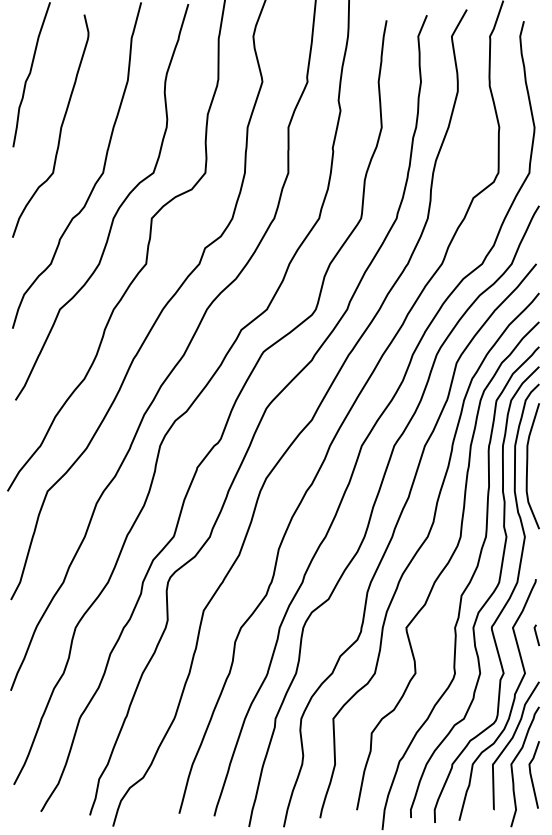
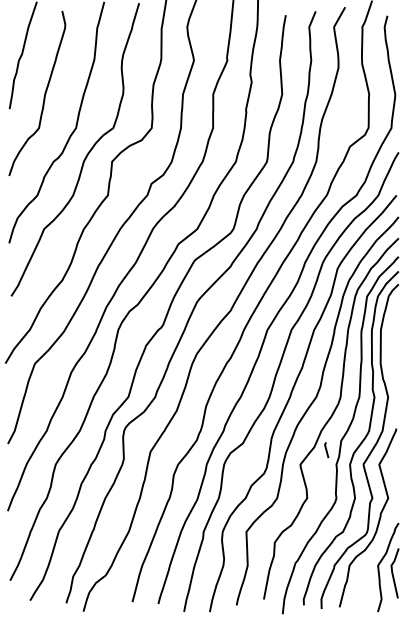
curve: (528, 463) -> (390, 343), removed
line: (536, 635) -> (326, 450), moved
curve: (511, 741) -> (378, 548), removed

